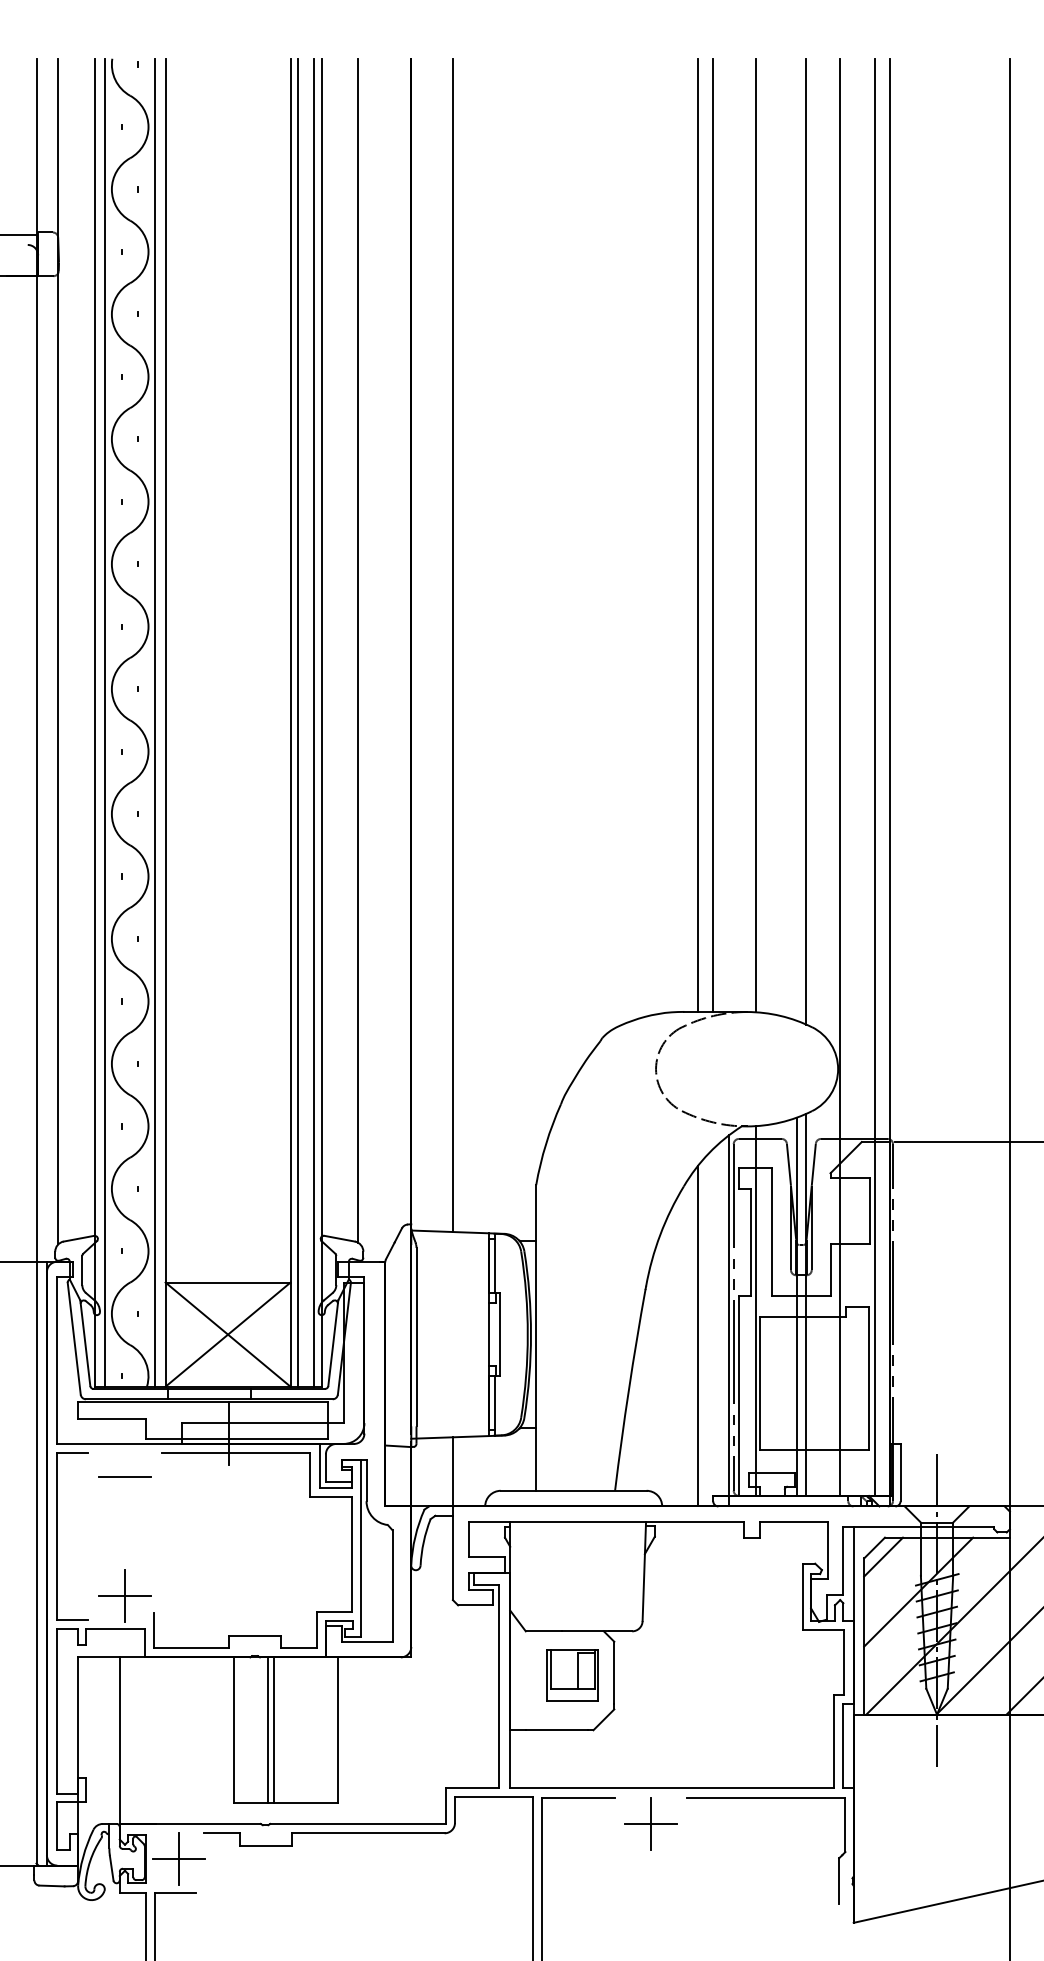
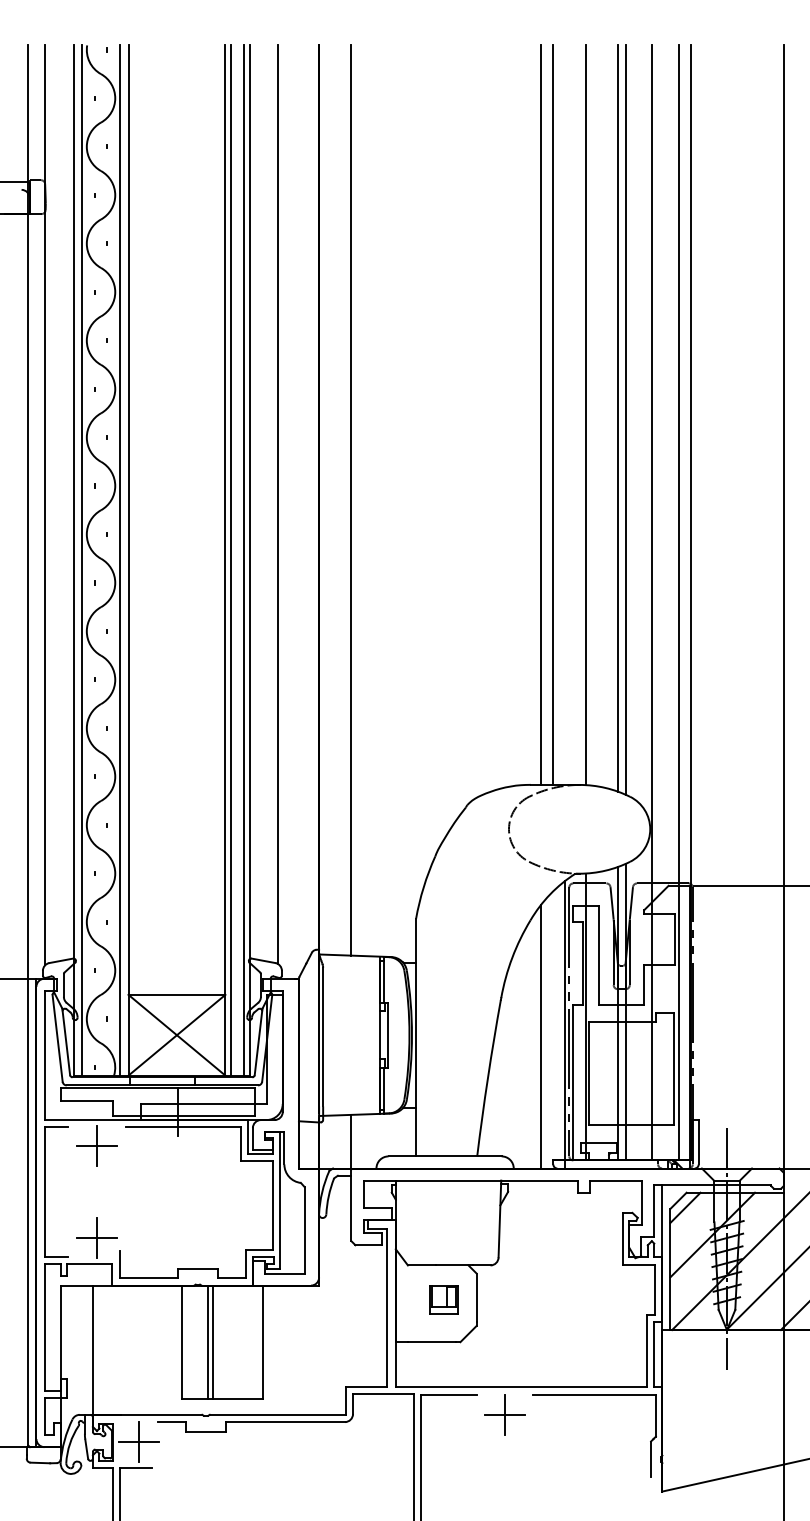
line: (797, 539) -> (618, 418), added
line: (125, 1477) -> (97, 1146), added
part: (571, 1675) -> (443, 1299), size x0.71

